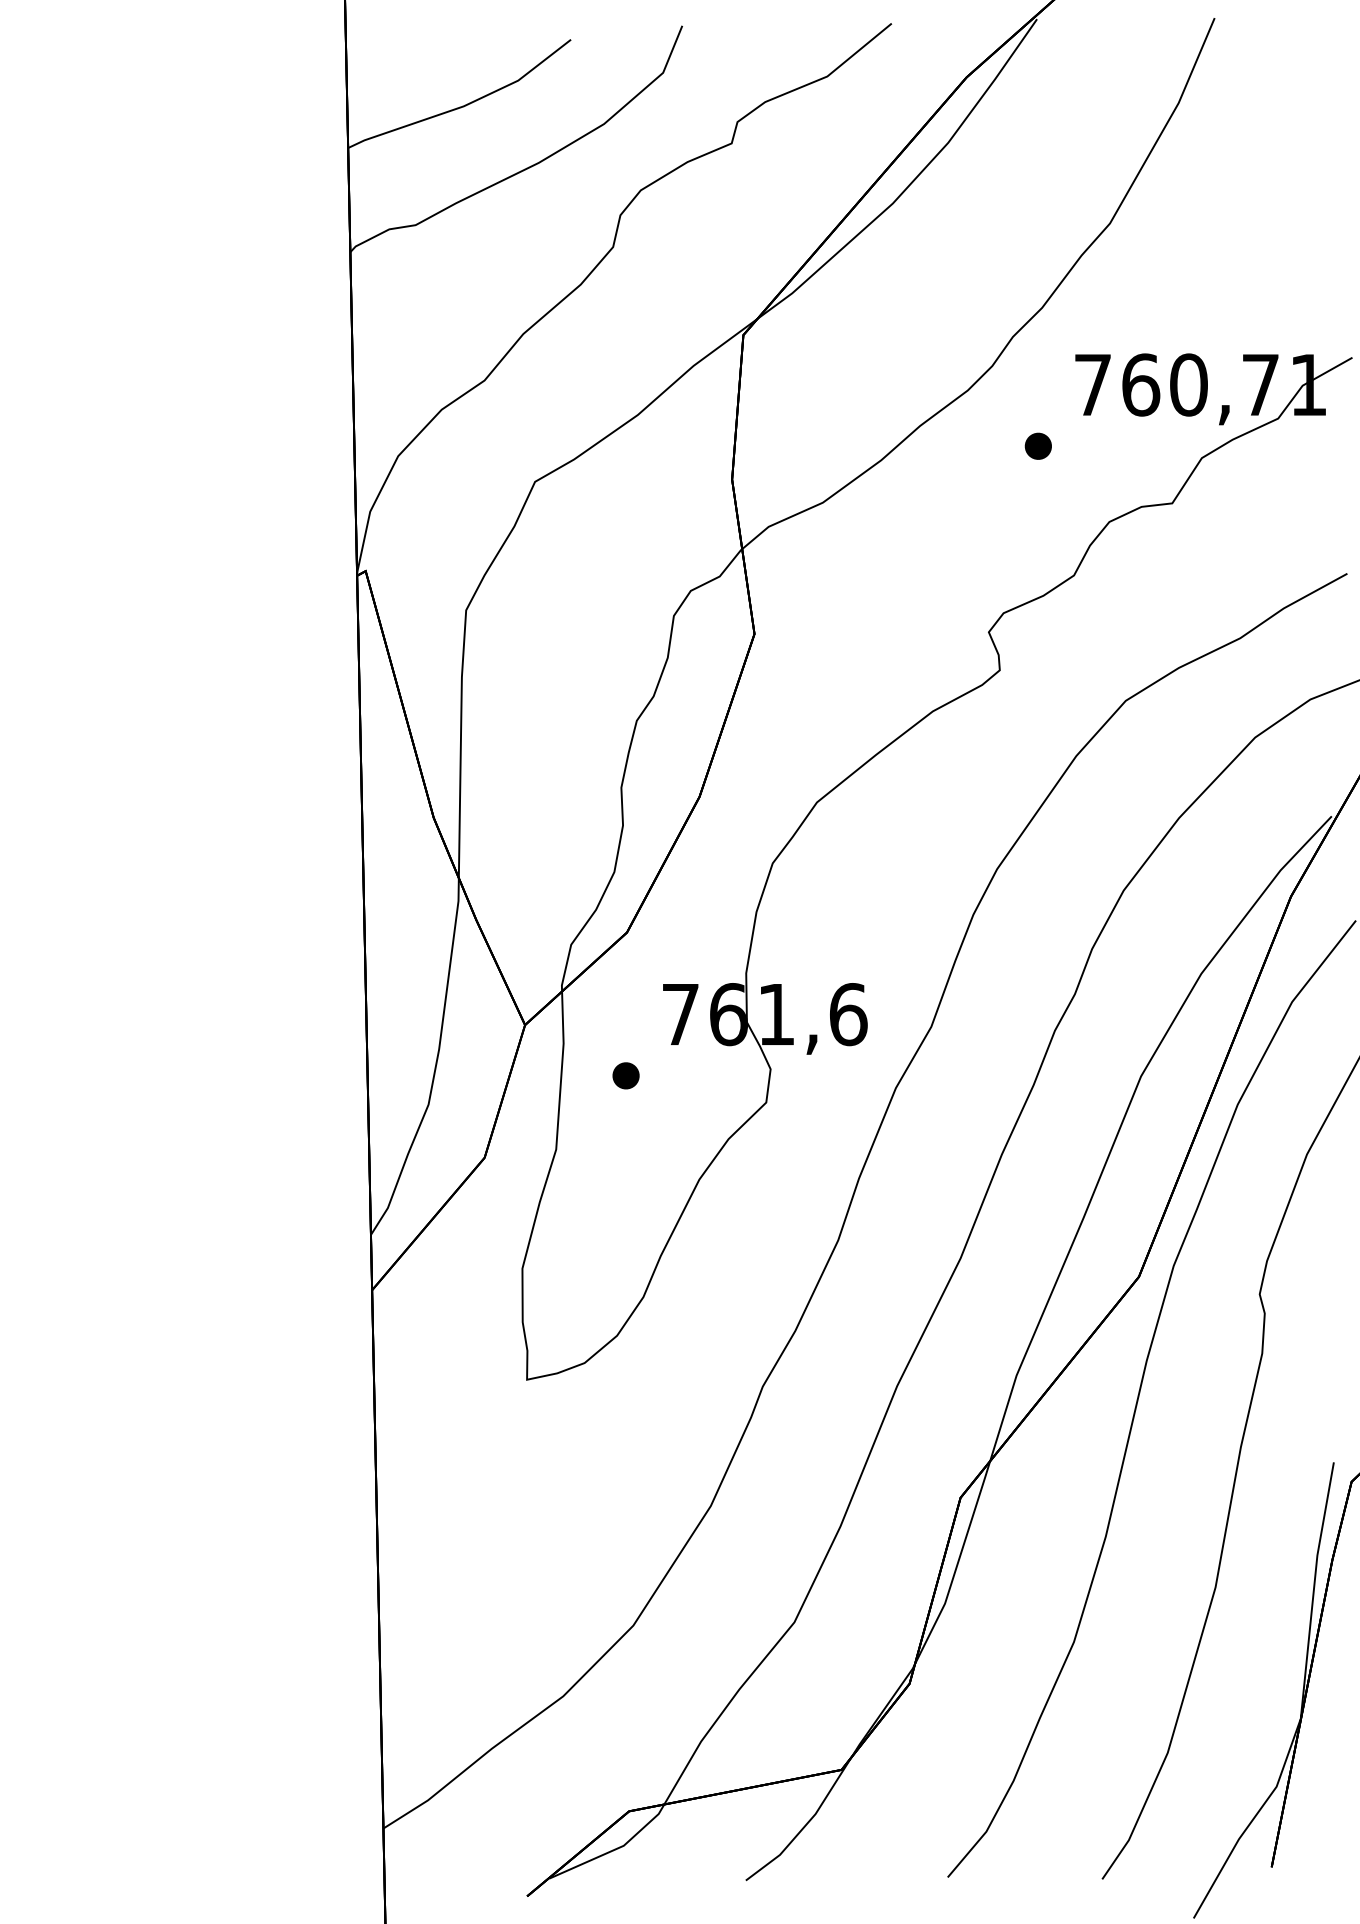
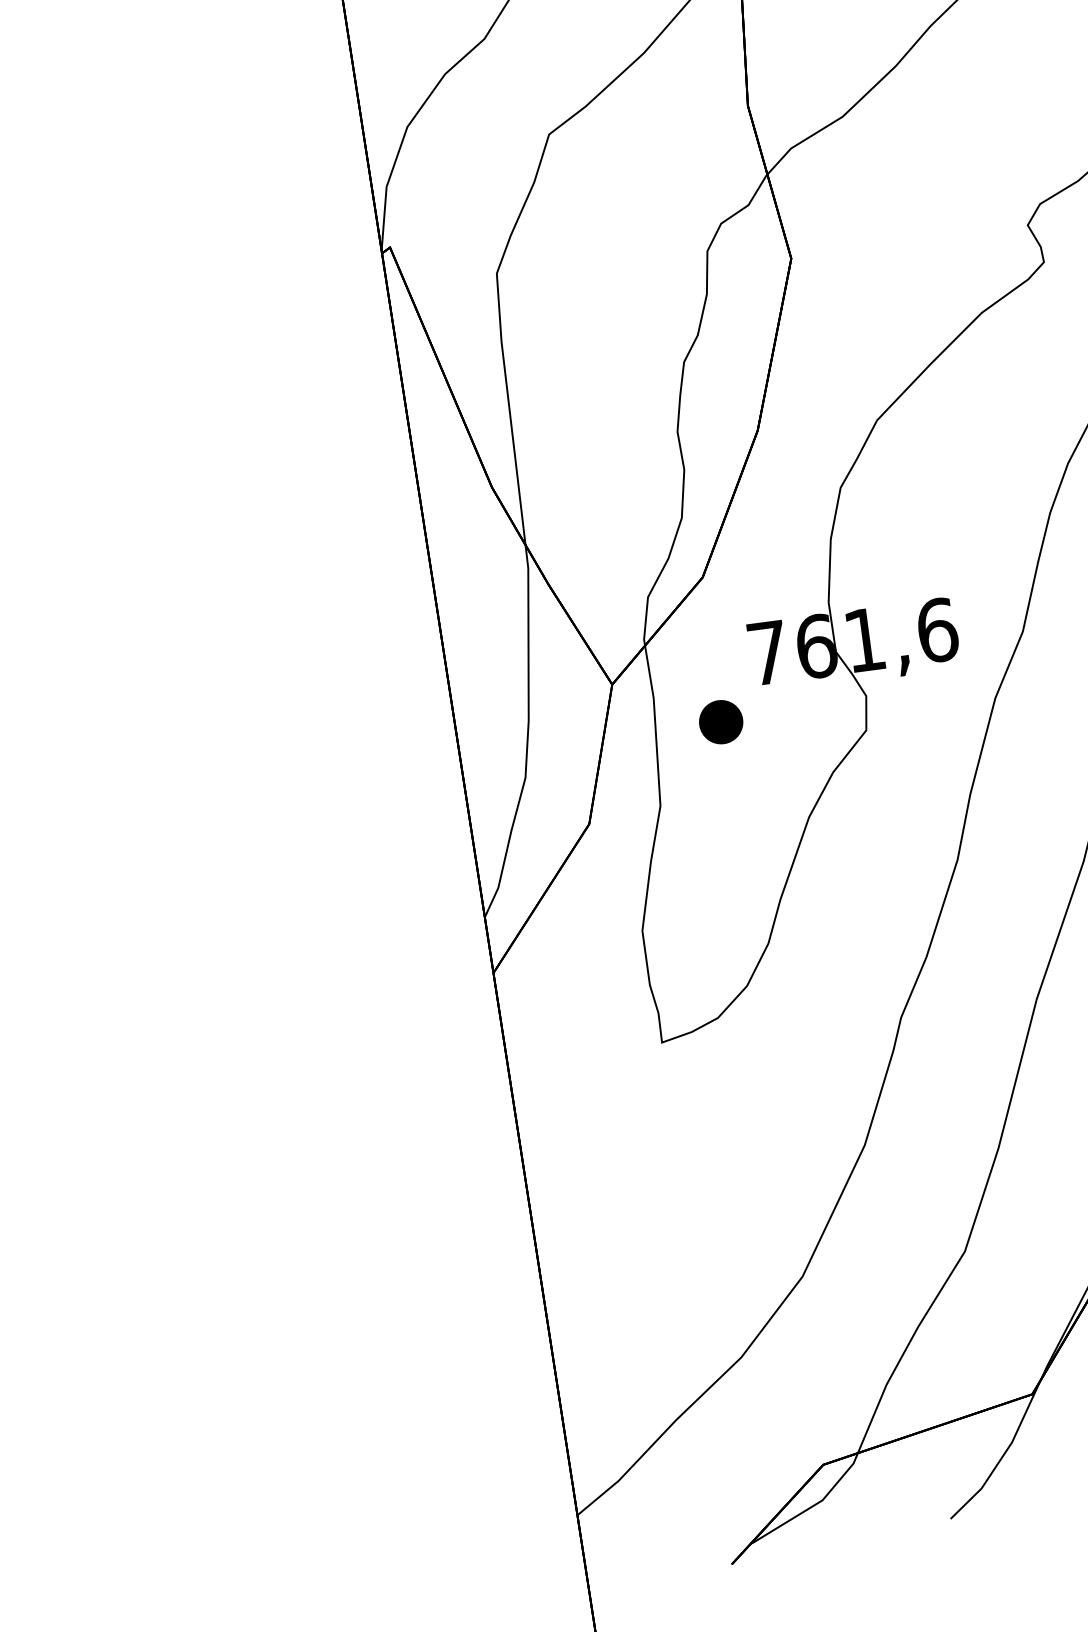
part: (1037, 445) -> (1051, 30), removed
part: (625, 1075) -> (720, 721), size x1.6

